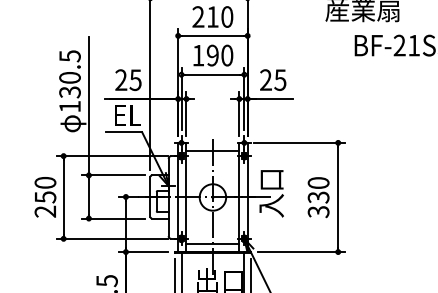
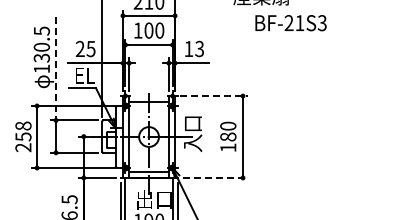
text: (212, 55) -> (148, 30), 190 -> 100
text: (273, 79) -> (194, 48), 25 -> 13
line: (89, 106) -> (56, 68), solid -> dashed
line: (300, 143) -> (214, 96), solid -> dashed
text: (45, 182) -> (23, 125), 250 -> 258
text: (318, 204) -> (228, 142), 330 -> 180
line: (301, 251) -> (215, 177), solid -> dashed

